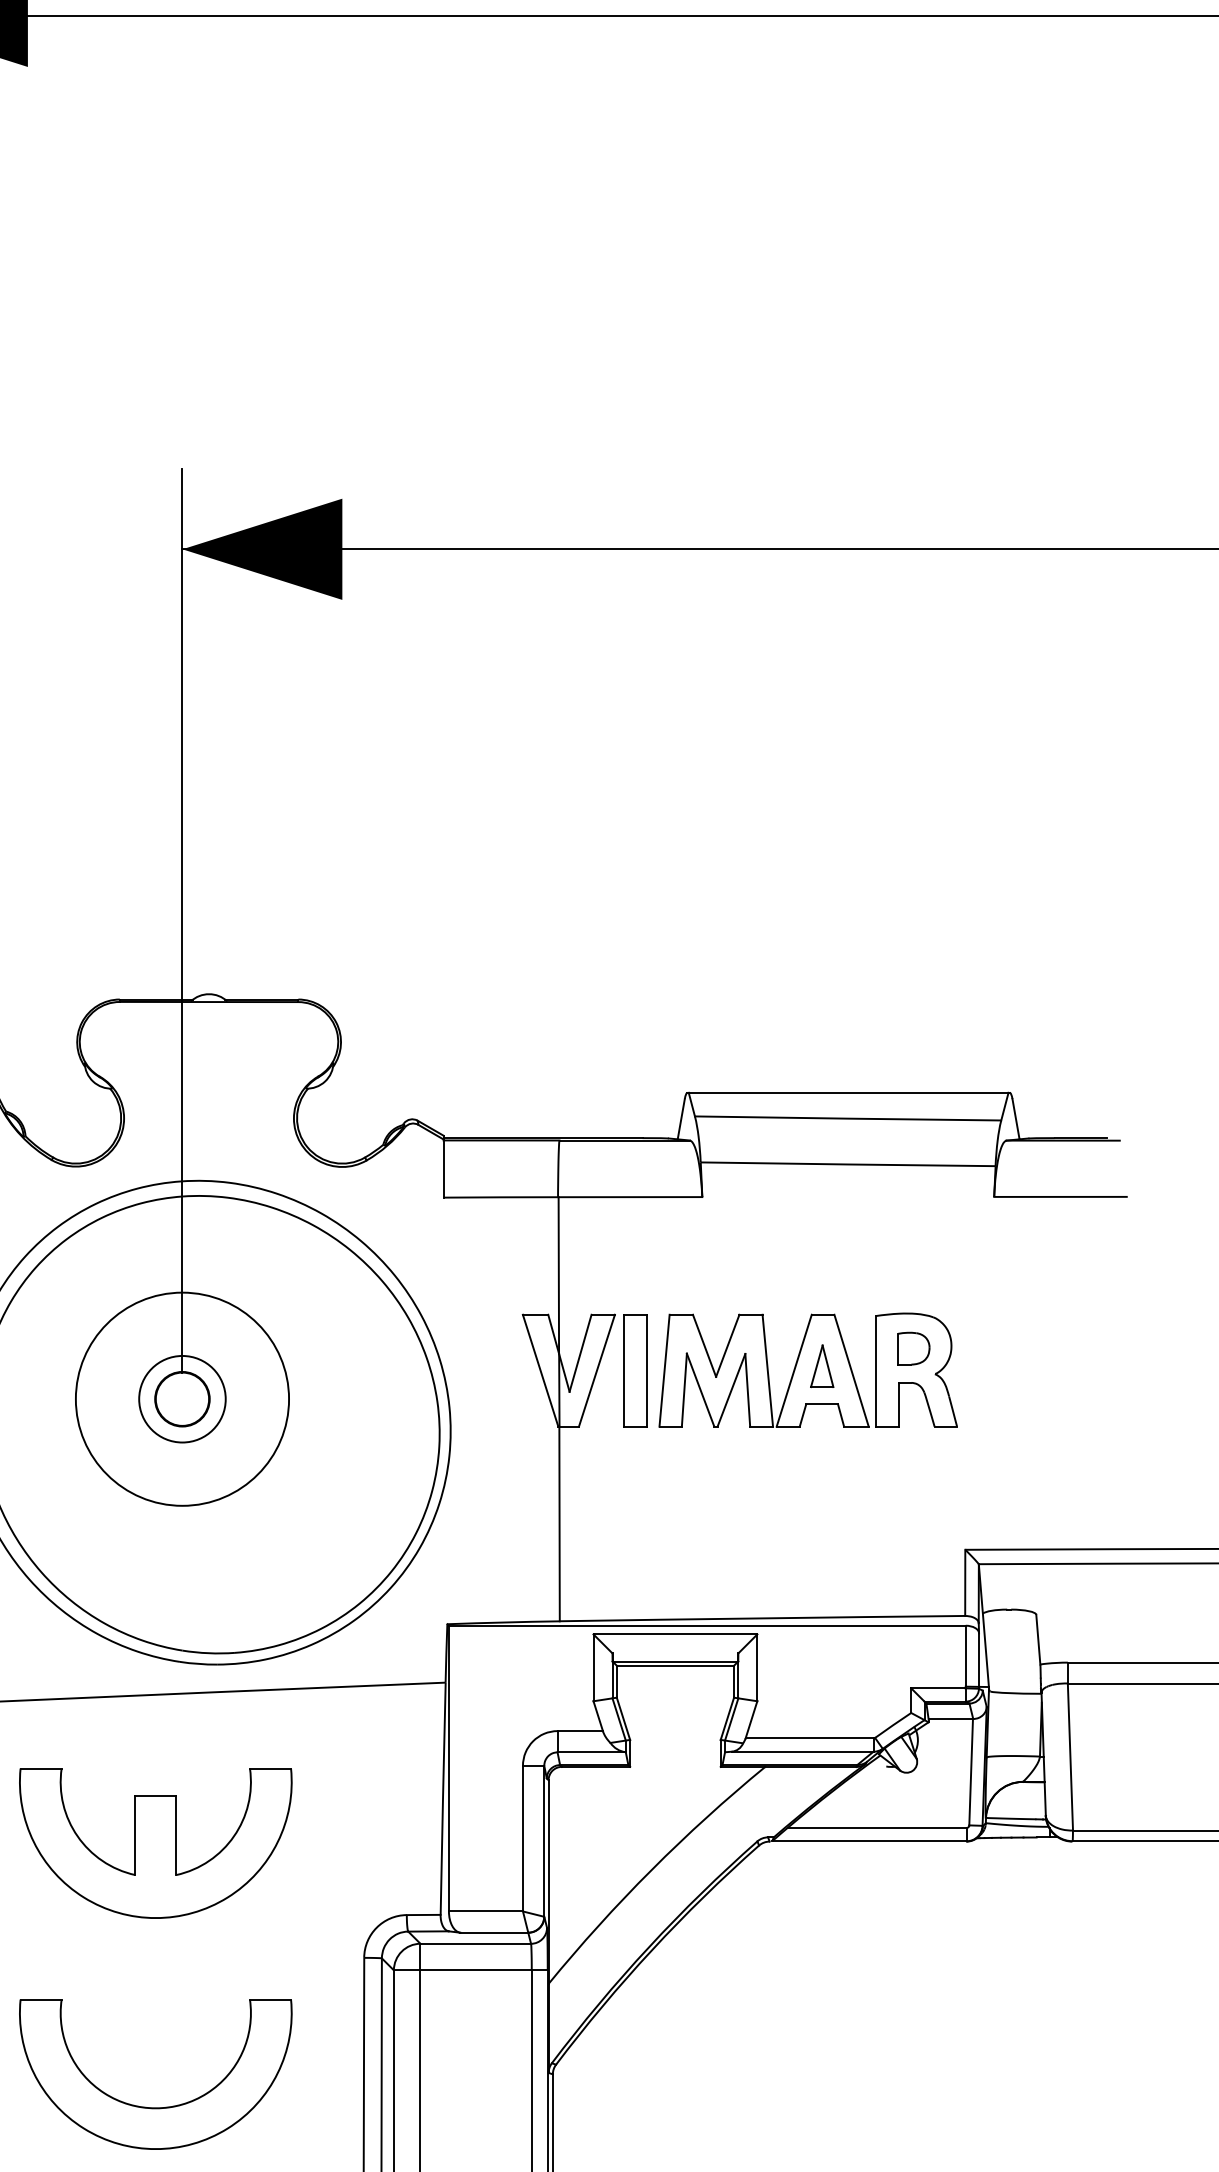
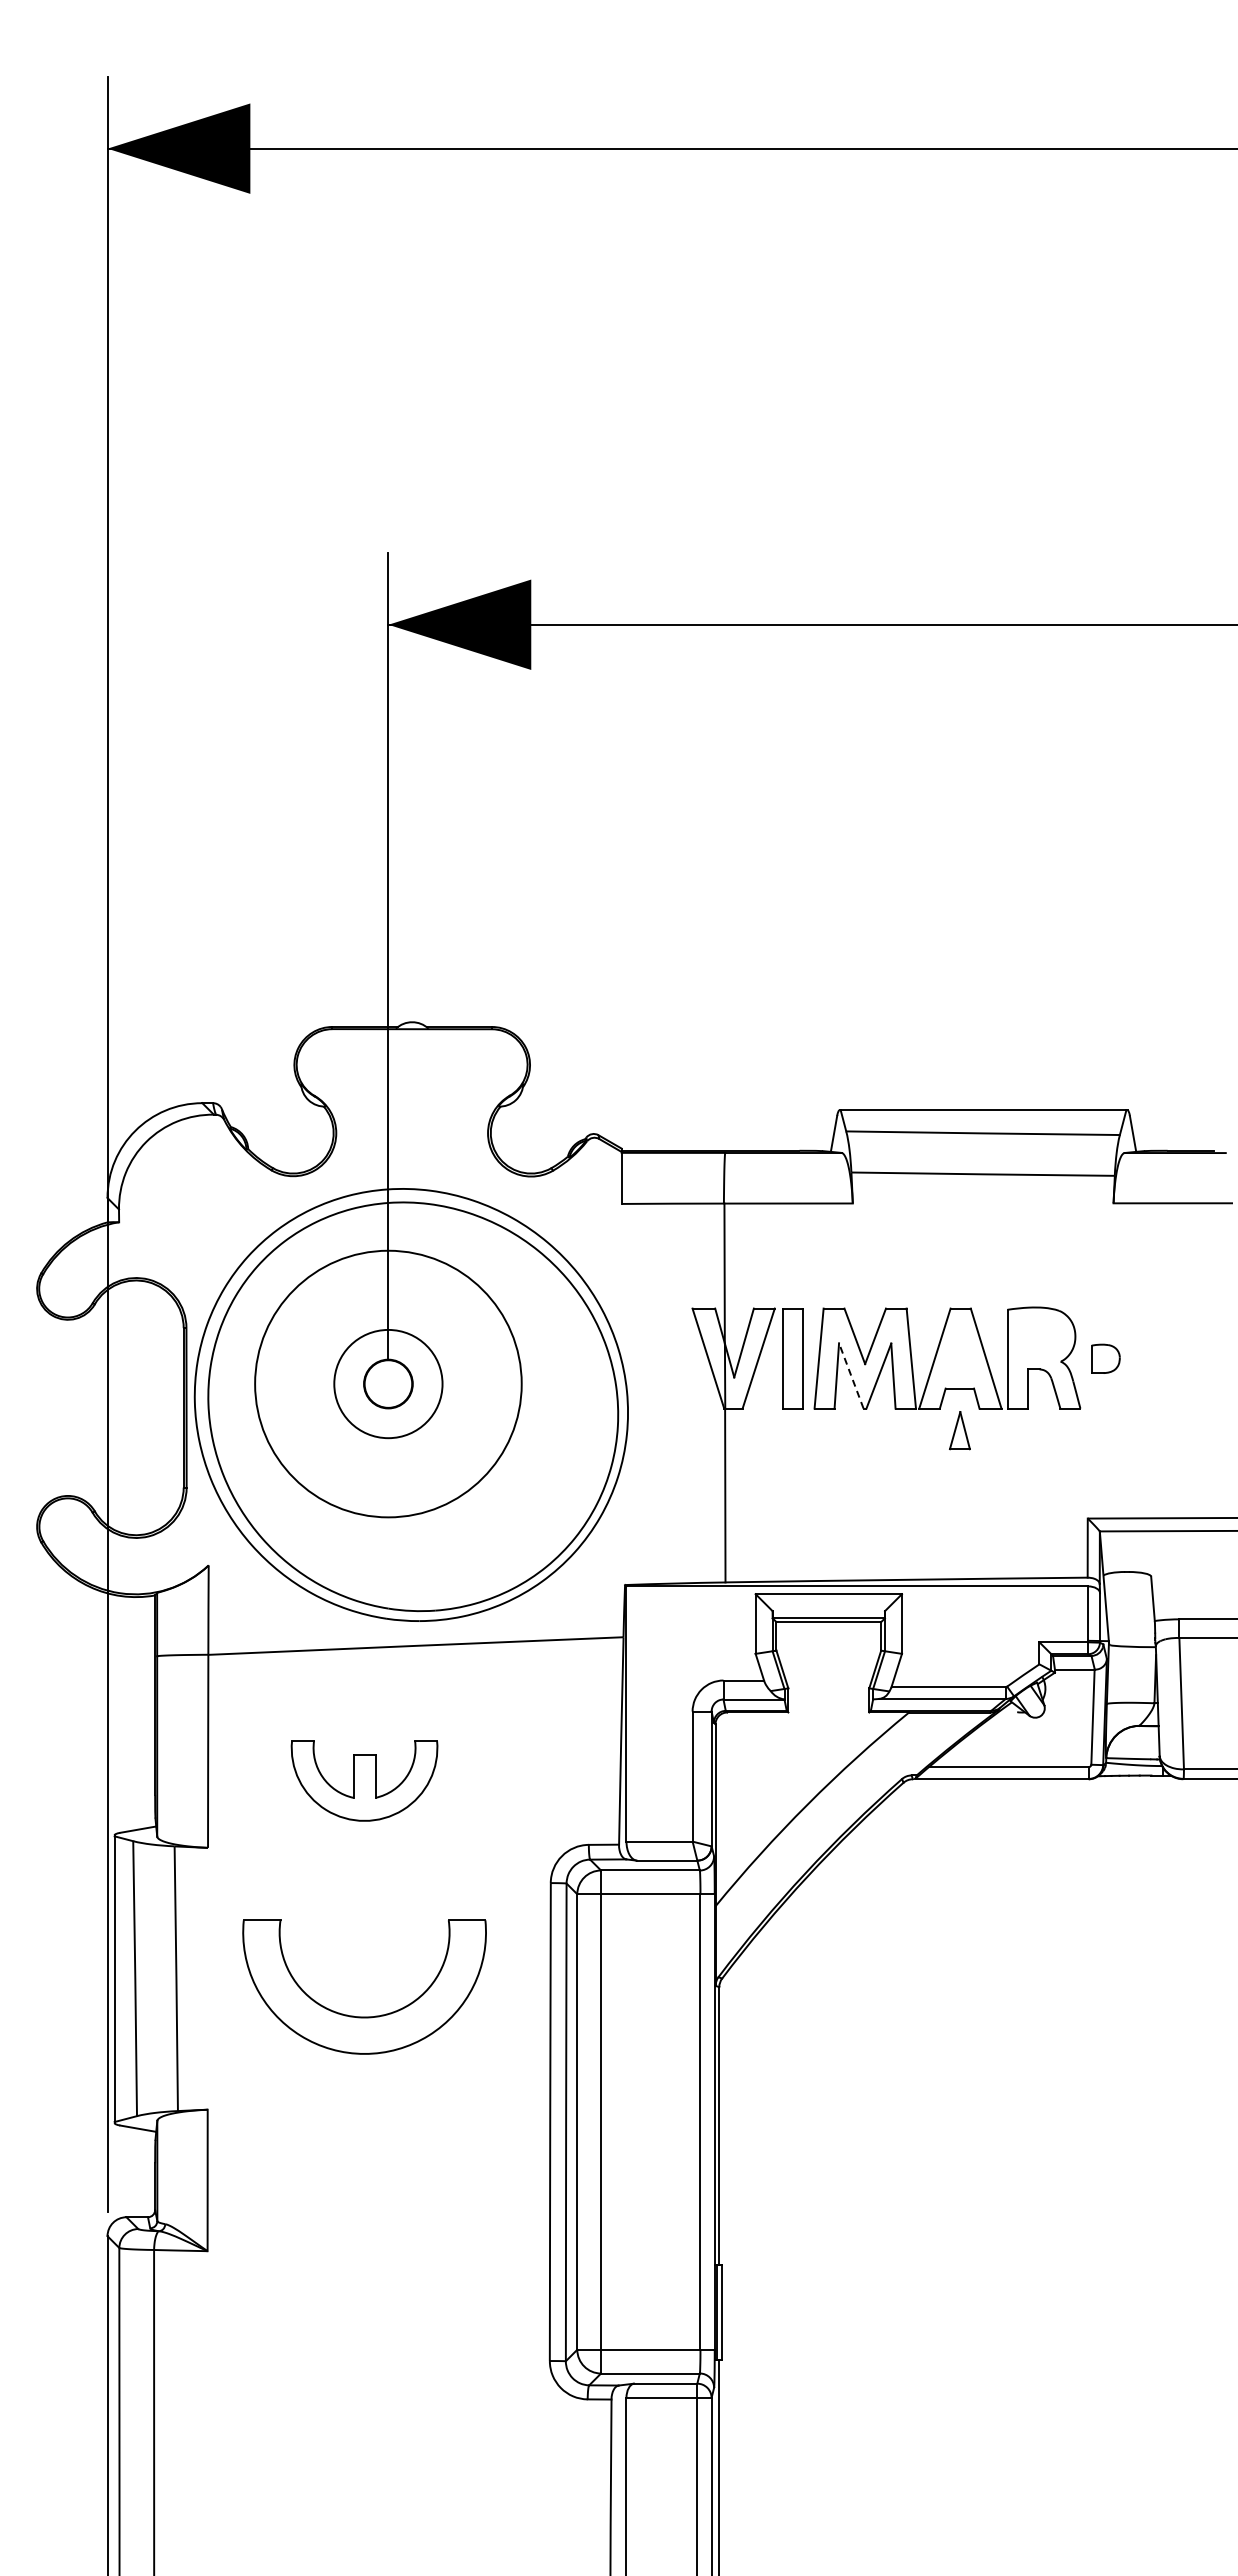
part: (913, 1348) -> (1105, 1358), moved
part: (821, 1366) -> (959, 1430), moved
line: (700, 1389) -> (851, 1375), solid -> dashed
circle: (182, 1398) -> (388, 1383), size x1.4
circle: (182, 1398) -> (388, 1383), size x1.4
part: (155, 1843) -> (364, 1780), size x0.6

